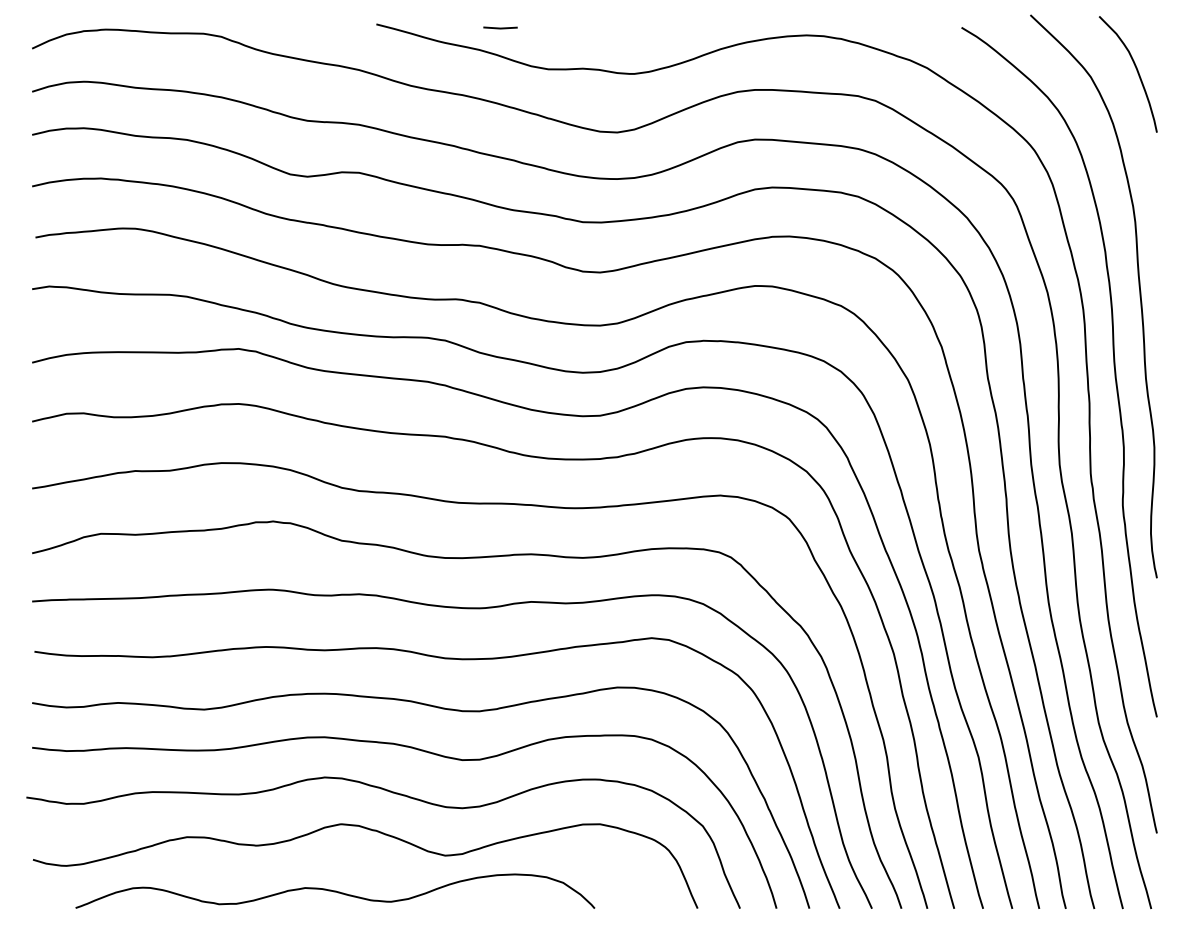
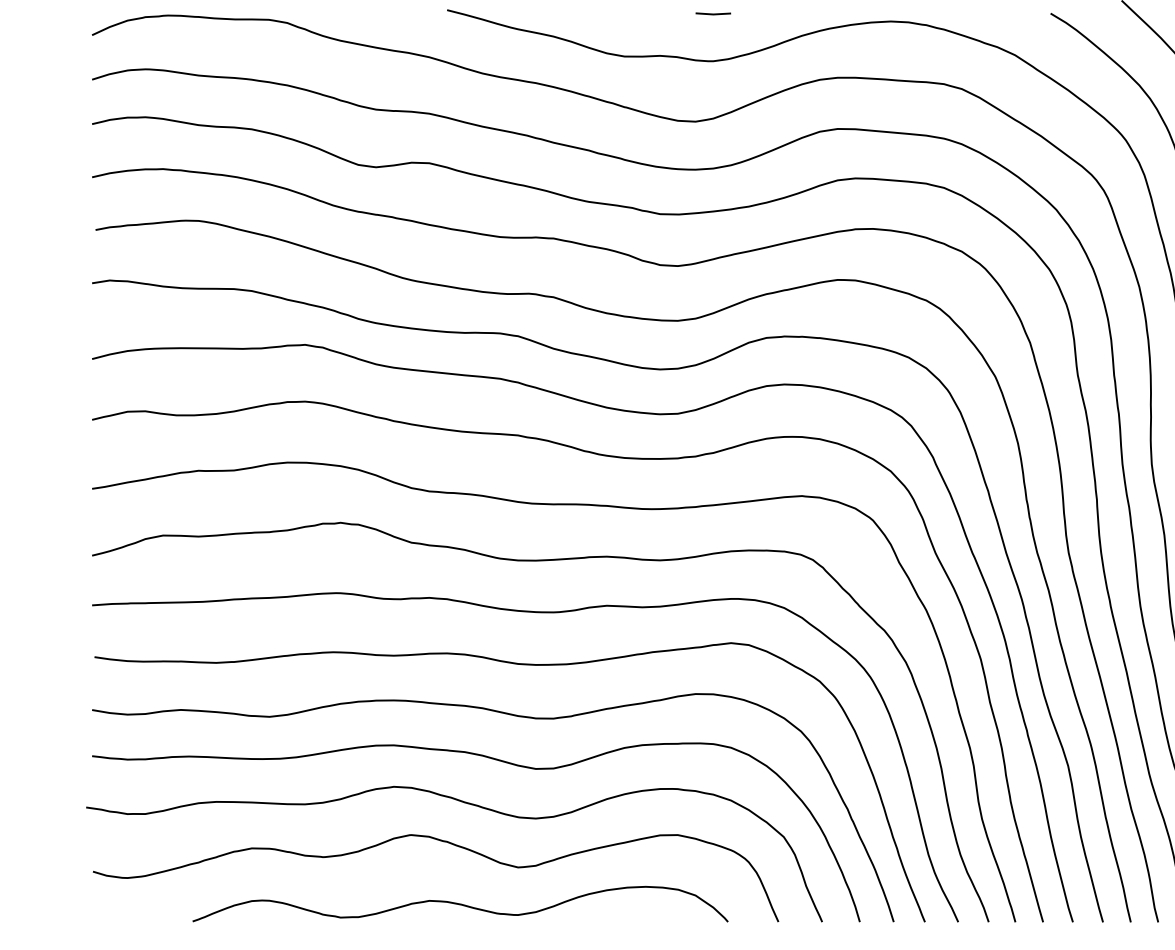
line: (500, 27) -> (713, 13), moved
curve: (335, 890) -> (460, 903), moved

